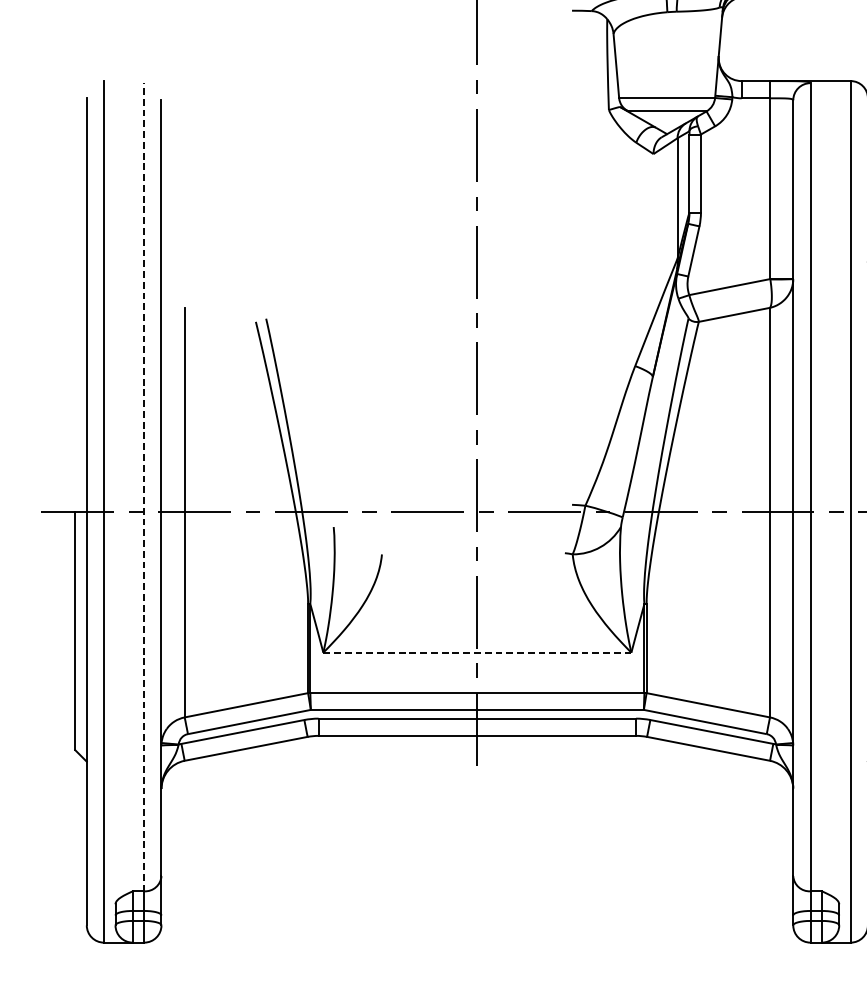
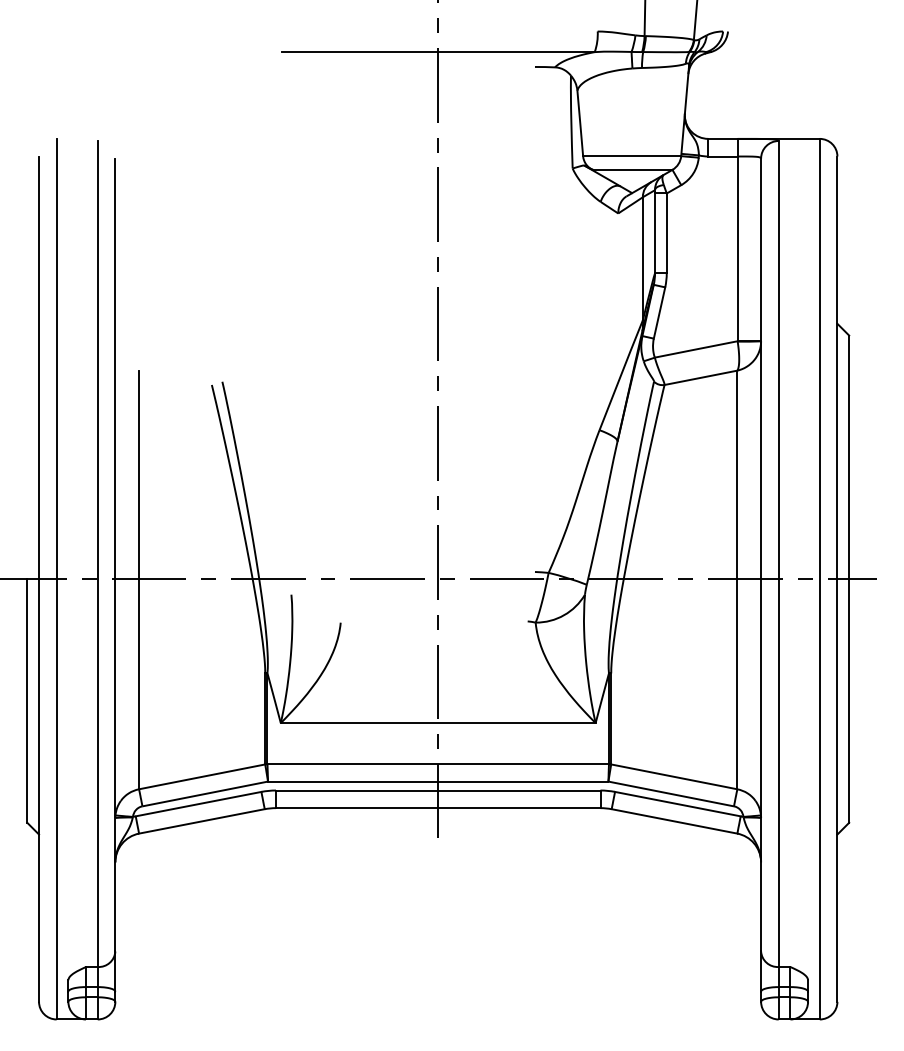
line: (144, 486) -> (97, 553), dashed -> solid
line: (477, 653) -> (438, 723), dashed -> solid

